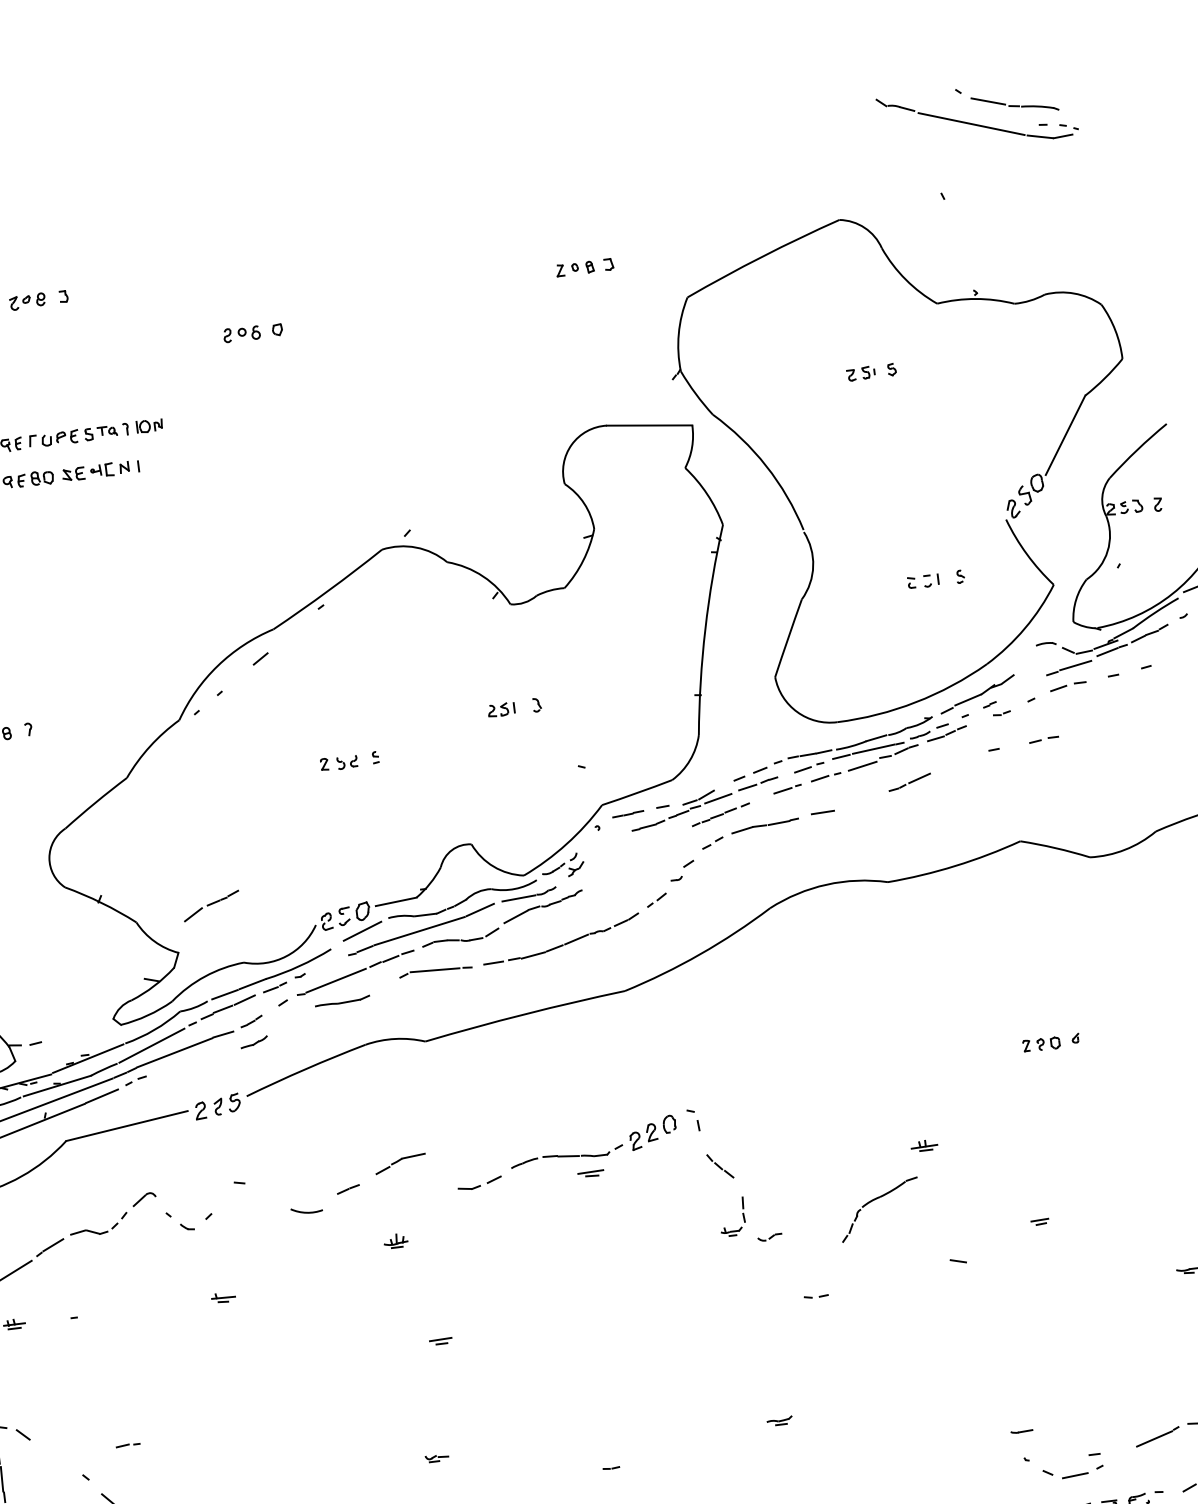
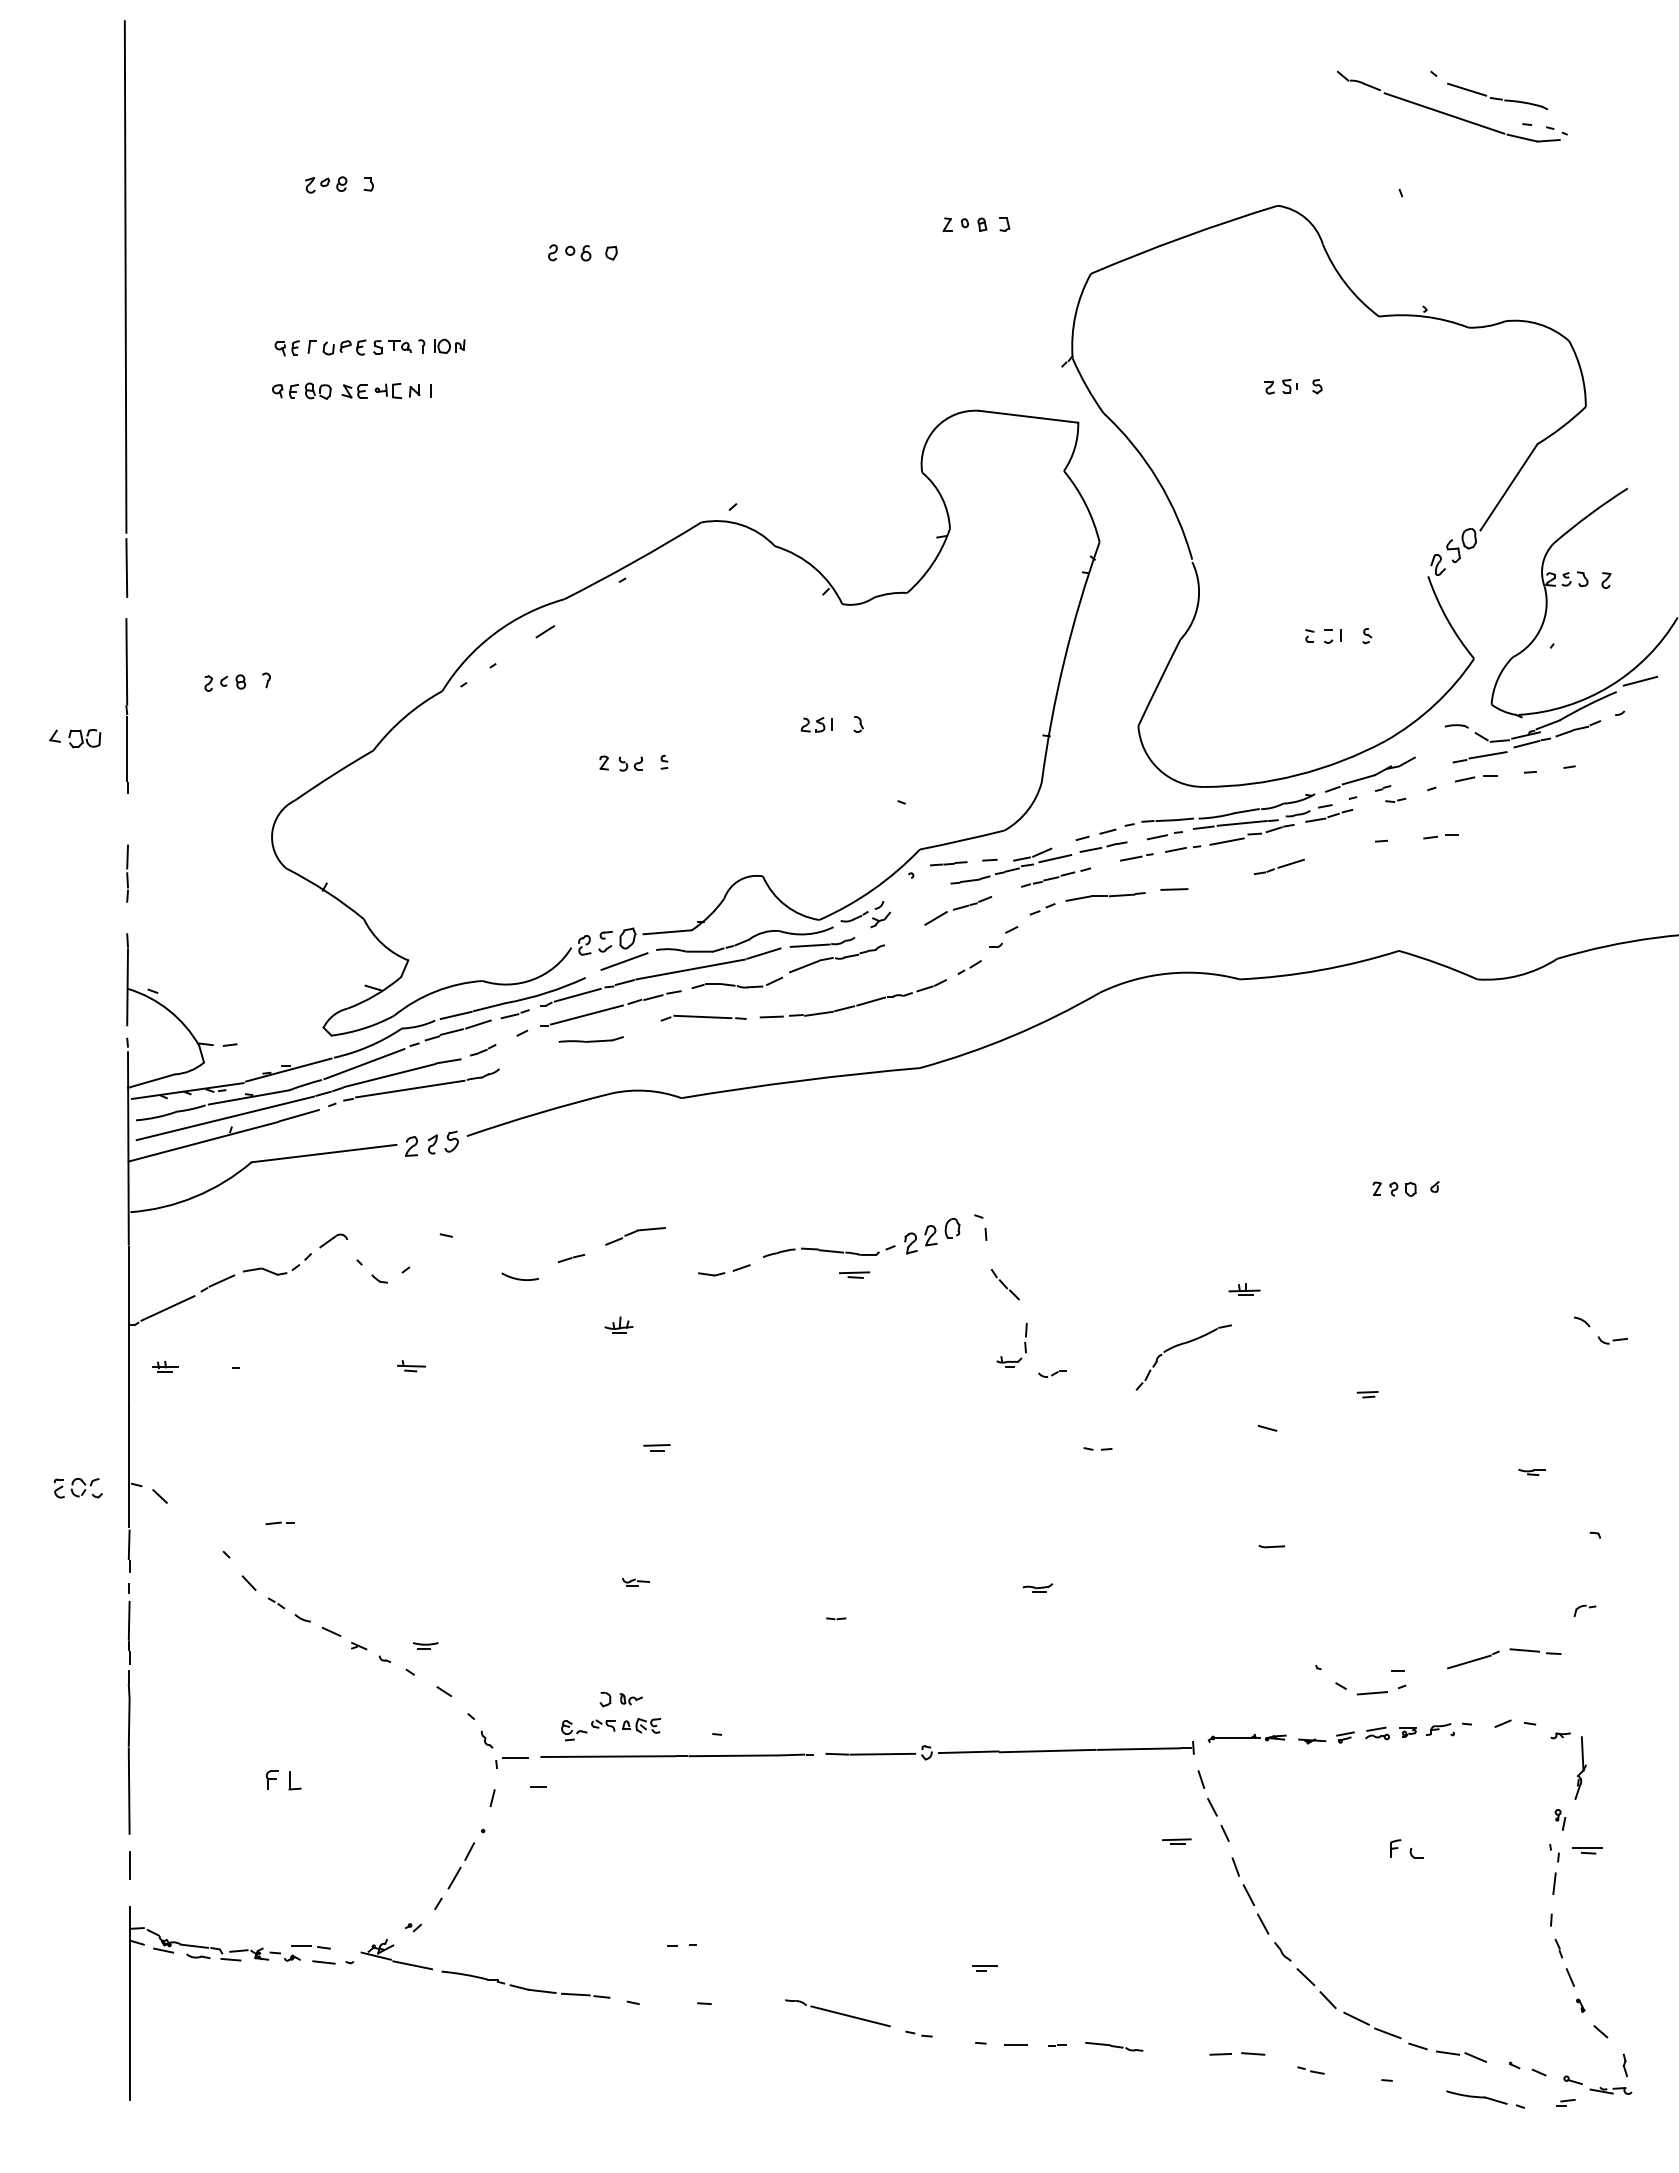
part: (211, 905) -> (958, 910), moved
line: (326, 964) -> (577, 994), added
line: (193, 1061) -> (410, 1088), added
line: (1021, 1431) -> (1271, 1546), moved

